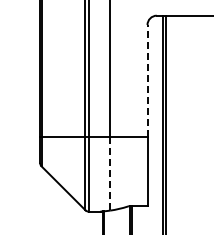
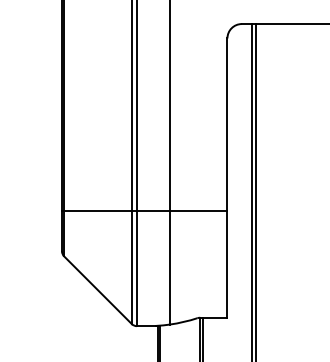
line: (147, 81) -> (227, 125), dashed -> solid
line: (110, 173) -> (170, 267), dashed -> solid

